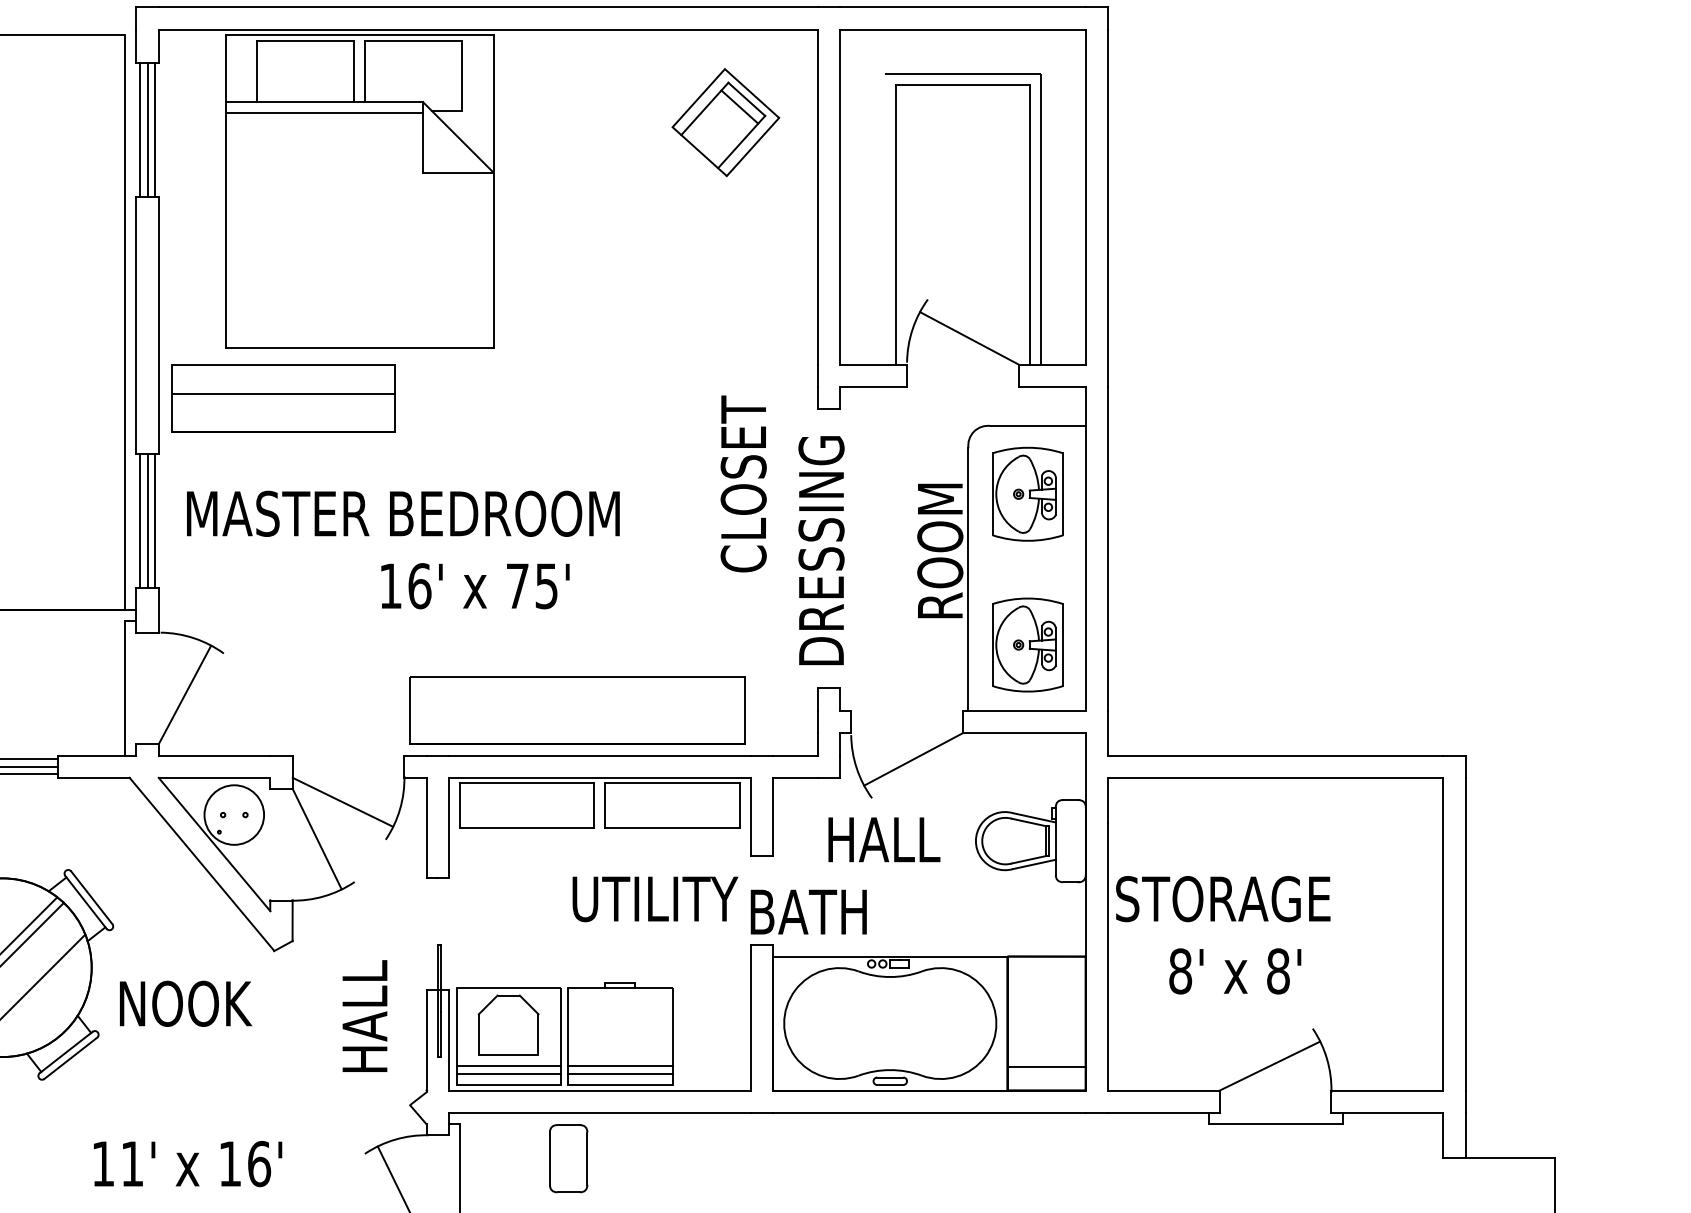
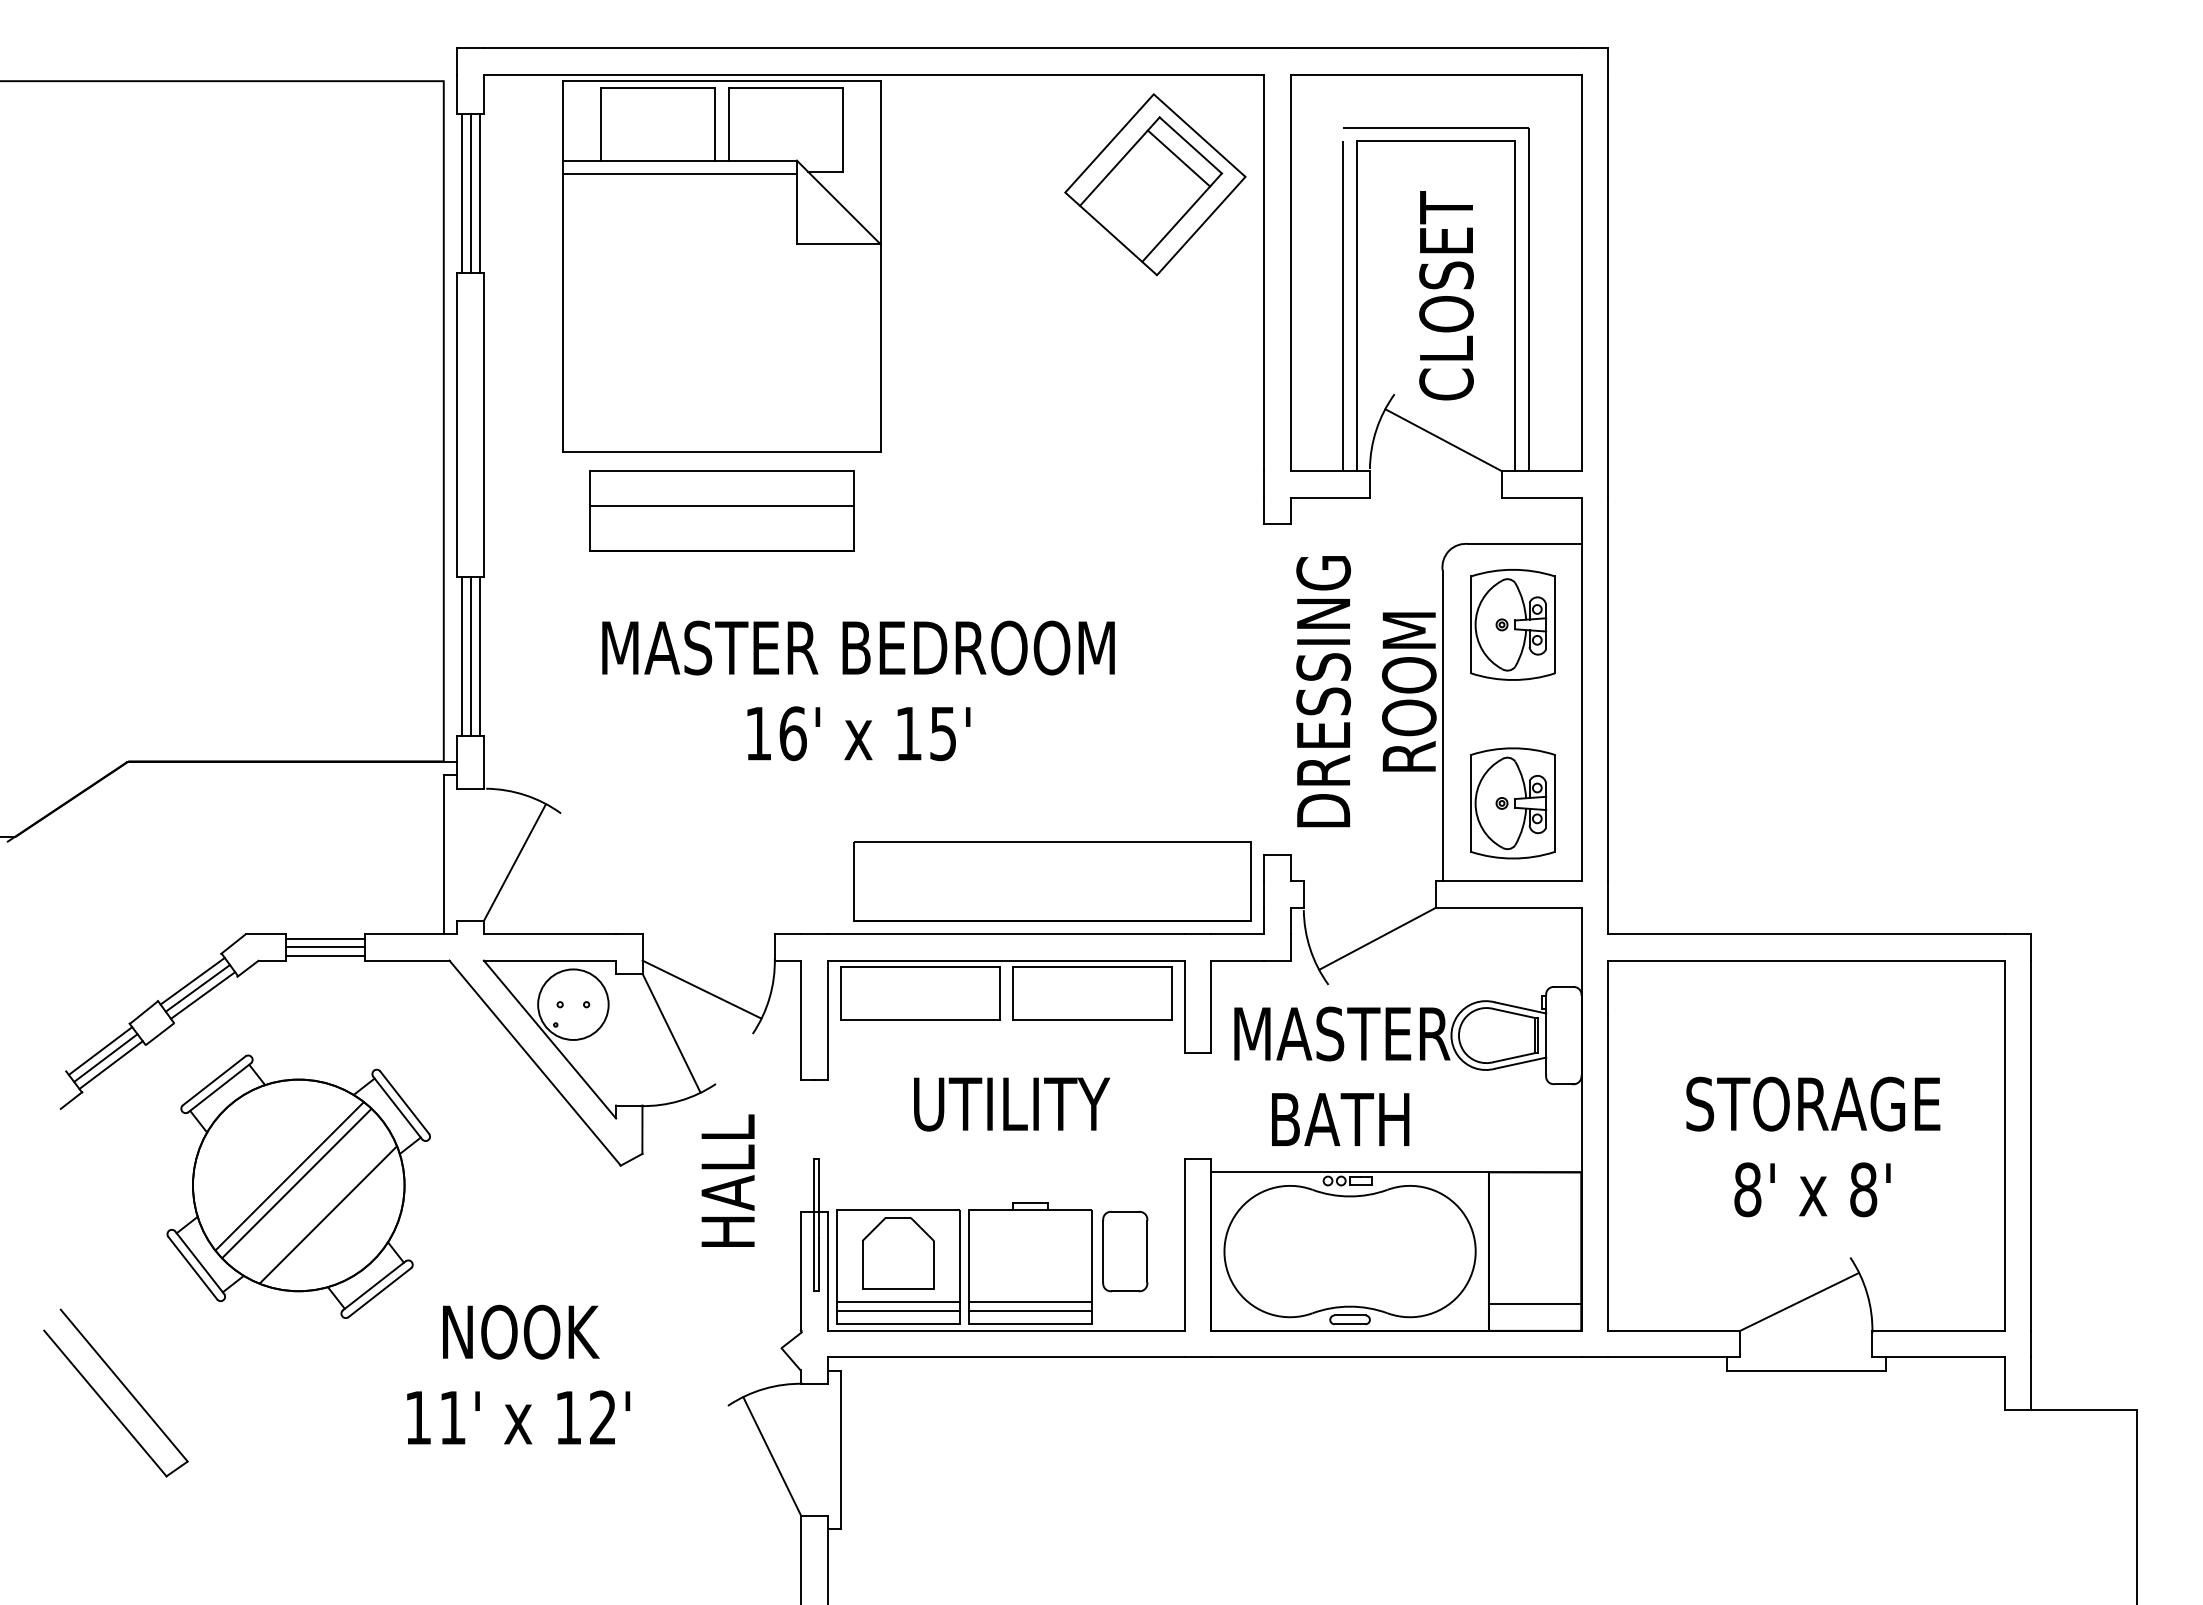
part: (725, 122) -> (1155, 184), size x1.43
line: (884, 224) -> (1343, 305), added
part: (283, 397) -> (721, 510), moved
text: (743, 483) -> (1446, 295), moved
text: (403, 513) -> (858, 647), moved
text: (821, 550) -> (1323, 691), moved
text: (517, 586) -> (908, 733), 75' -> 15'
part: (577, 711) -> (1052, 881), moved
text: (883, 839) -> (1342, 1033), HALL -> MASTER
text: (1223, 898) -> (1813, 1103), moved
text: (655, 899) -> (1012, 1104), moved
text: (808, 912) -> (1340, 1119), moved
text: (1235, 971) -> (1812, 1189), moved
text: (186, 1003) -> (521, 1331), moved
text: (364, 1015) -> (727, 1180), moved
part: (568, 1158) -> (1125, 1251), moved
text: (258, 1163) -> (602, 1417), 16' -> 12'

